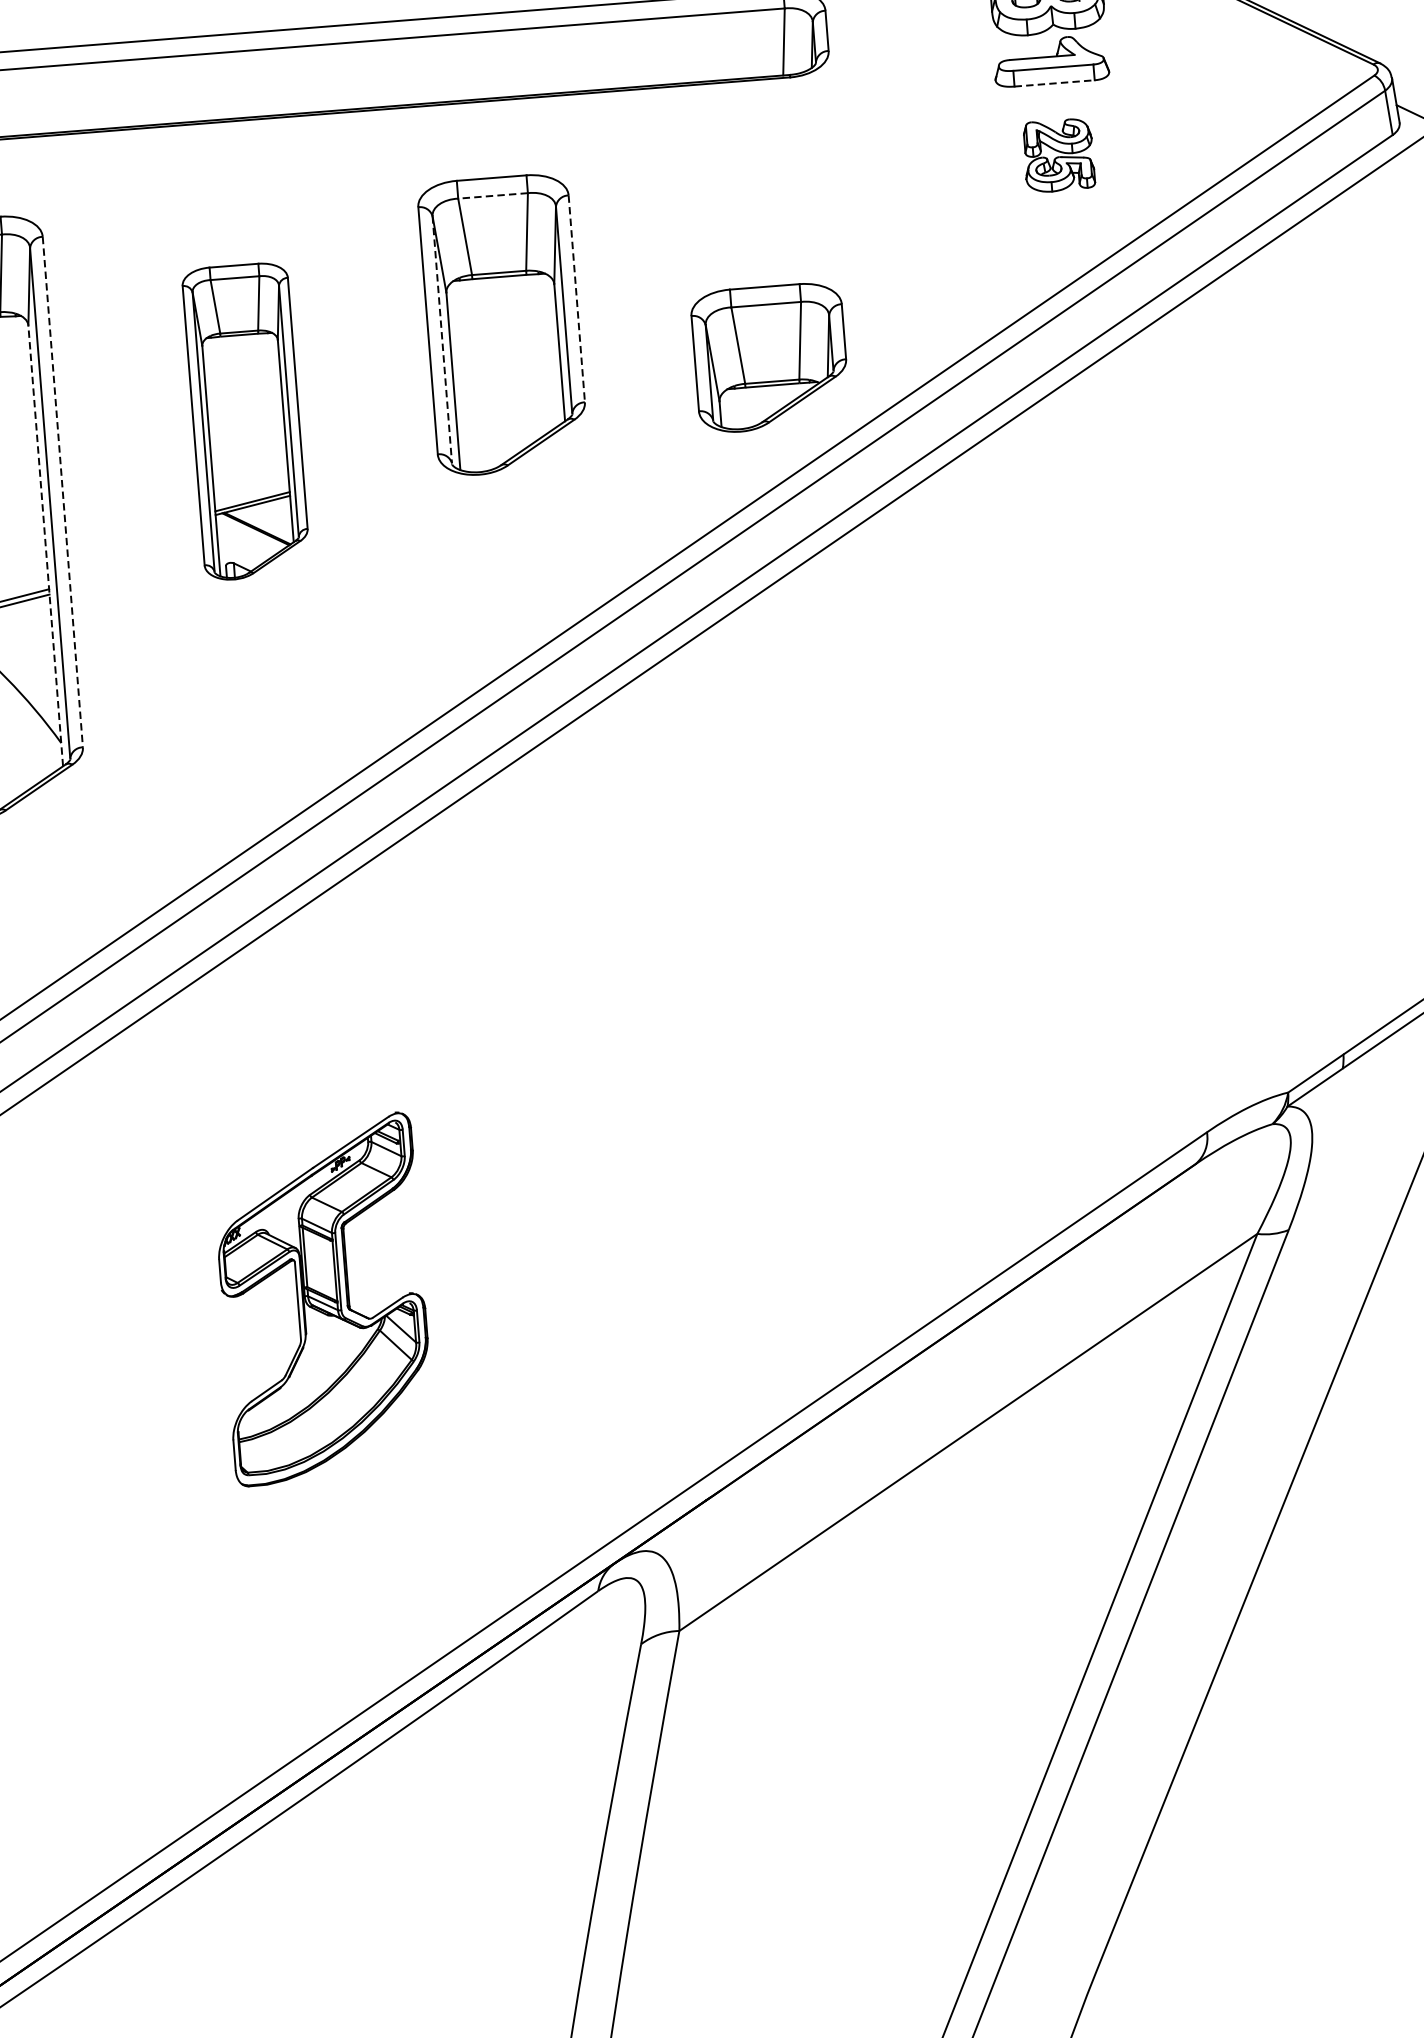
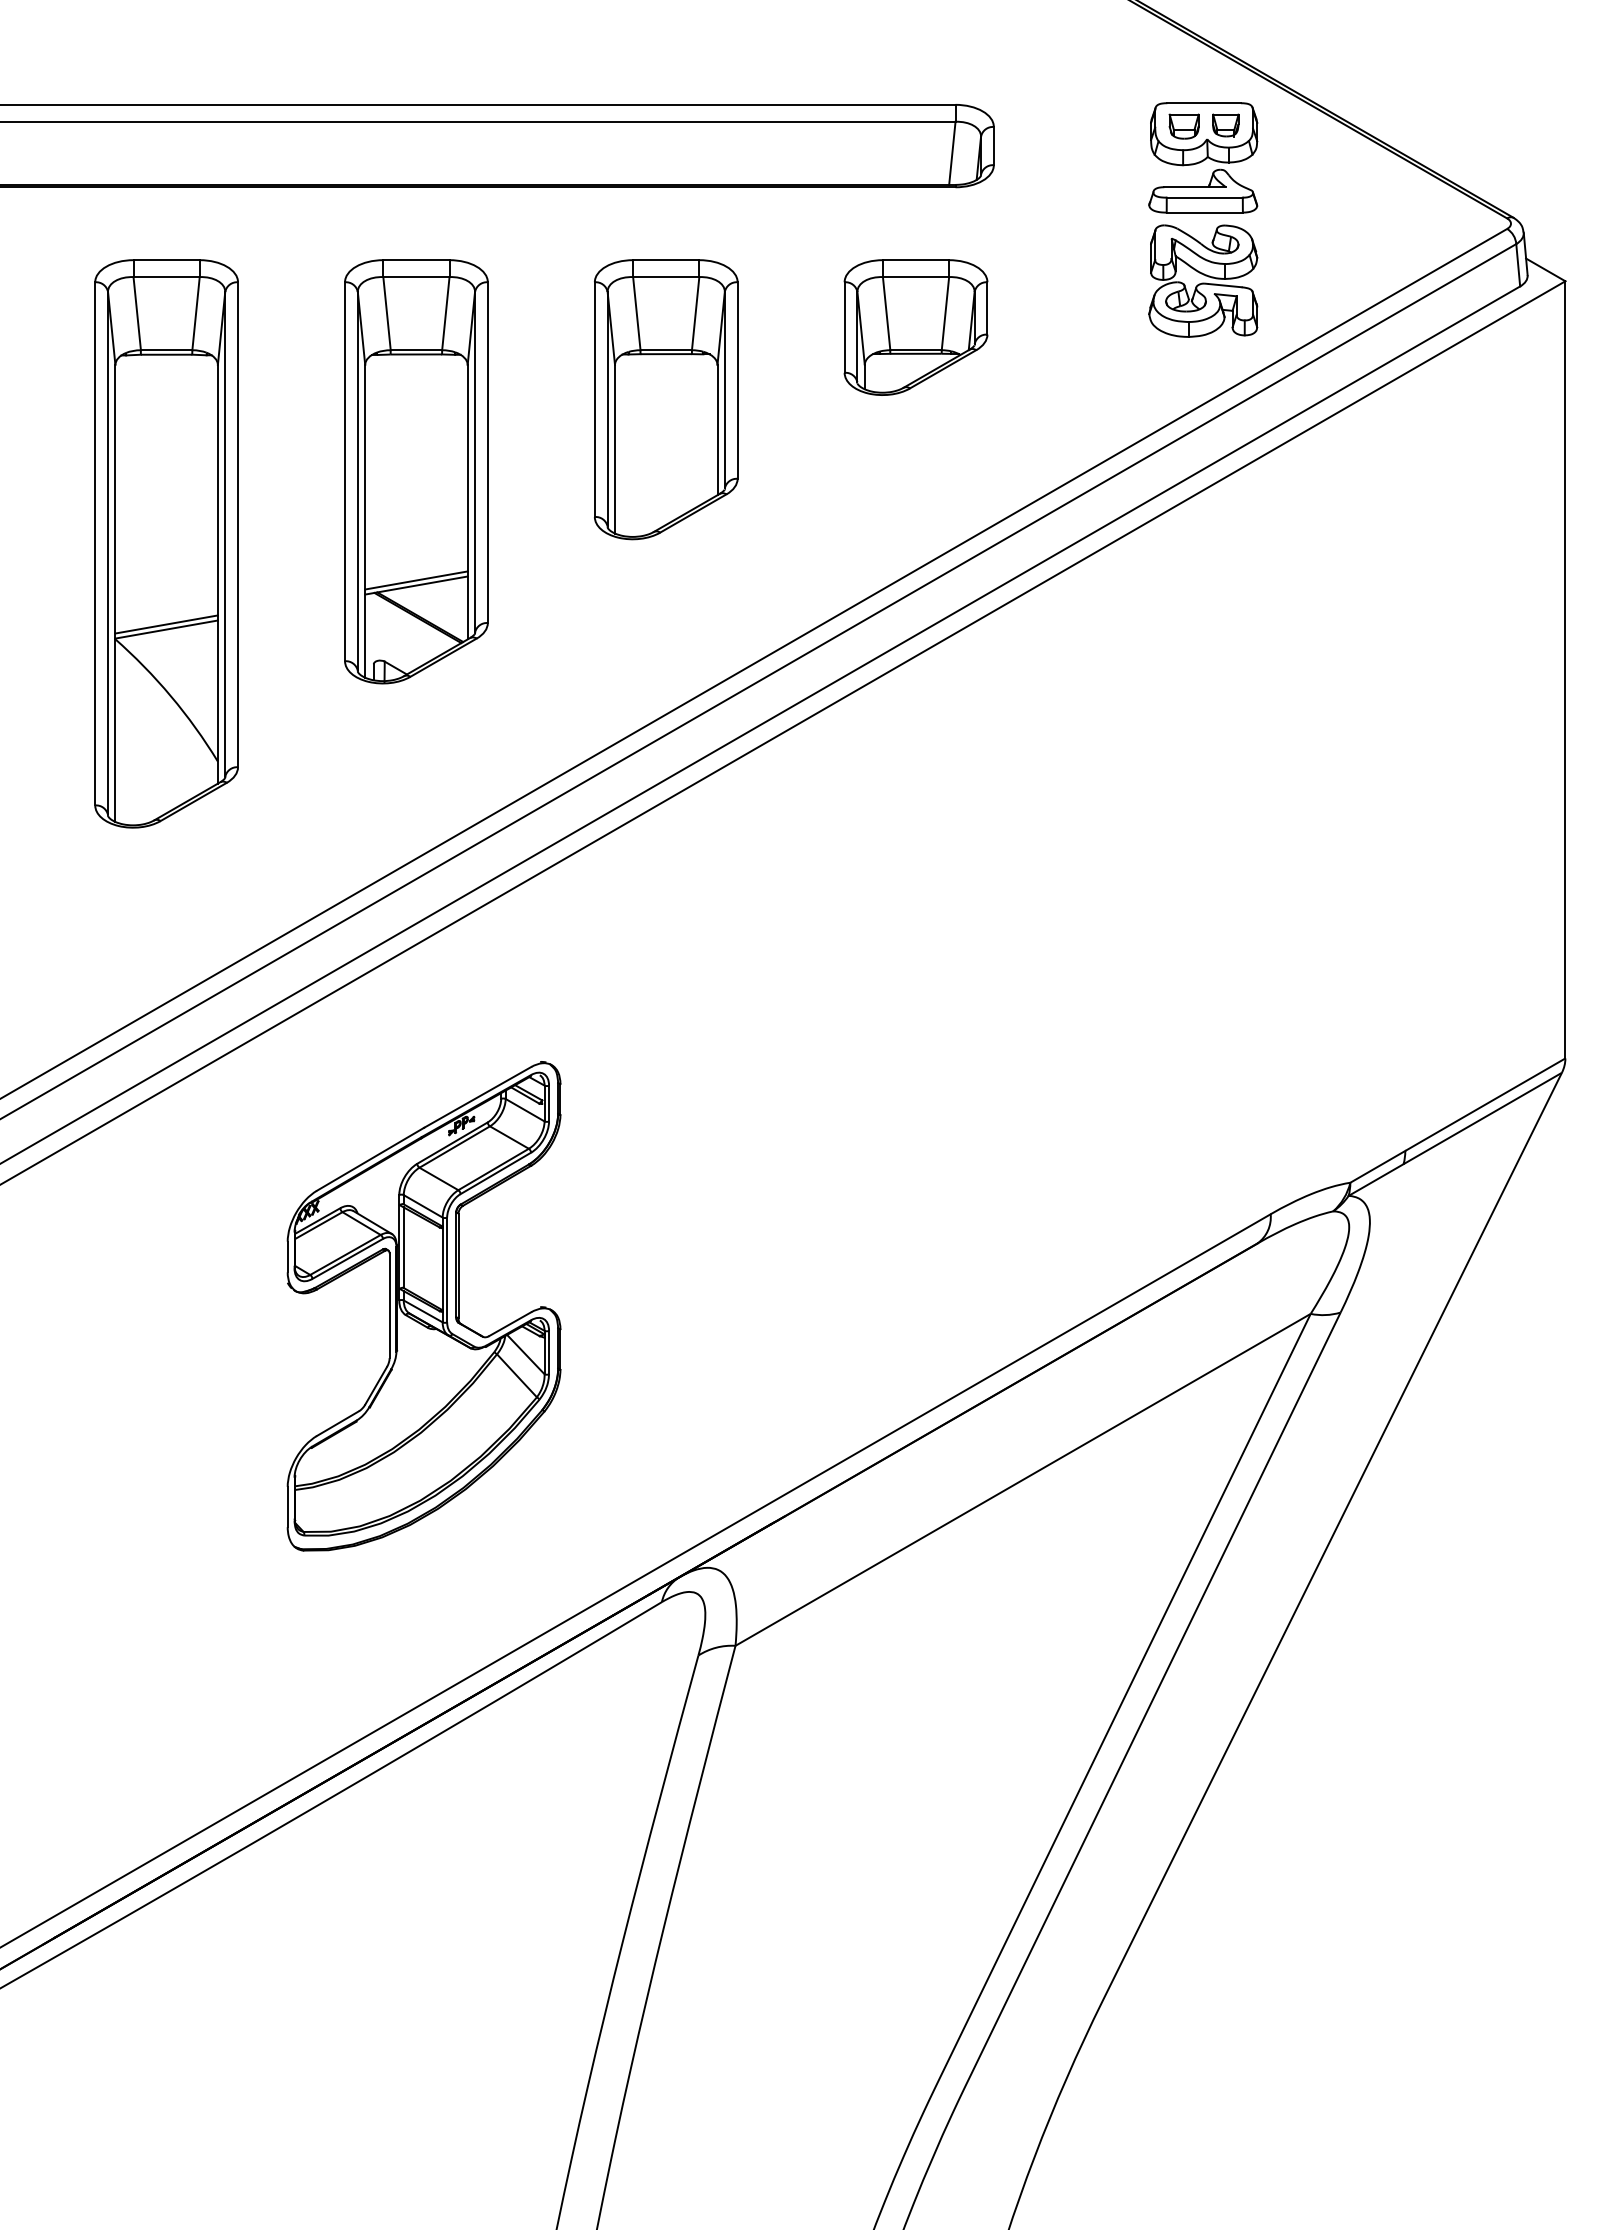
line: (1055, 83) -> (1205, 212), dashed -> solid
part: (1058, 155) -> (1203, 280), size x1.67
line: (492, 196) -> (665, 277), dashed -> solid
line: (576, 299) -> (737, 381), dashed -> solid
line: (442, 340) -> (607, 409), dashed -> solid
part: (769, 357) -> (915, 327), moved
part: (246, 421) -> (416, 471), size x1.43
line: (63, 492) -> (238, 525), dashed -> solid
line: (45, 545) -> (217, 573), dashed -> solid
part: (322, 1299) -> (423, 1306), size x1.43

